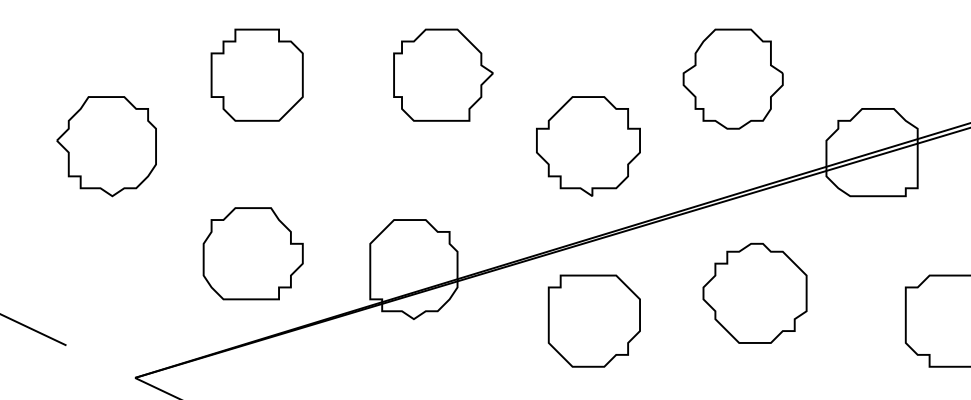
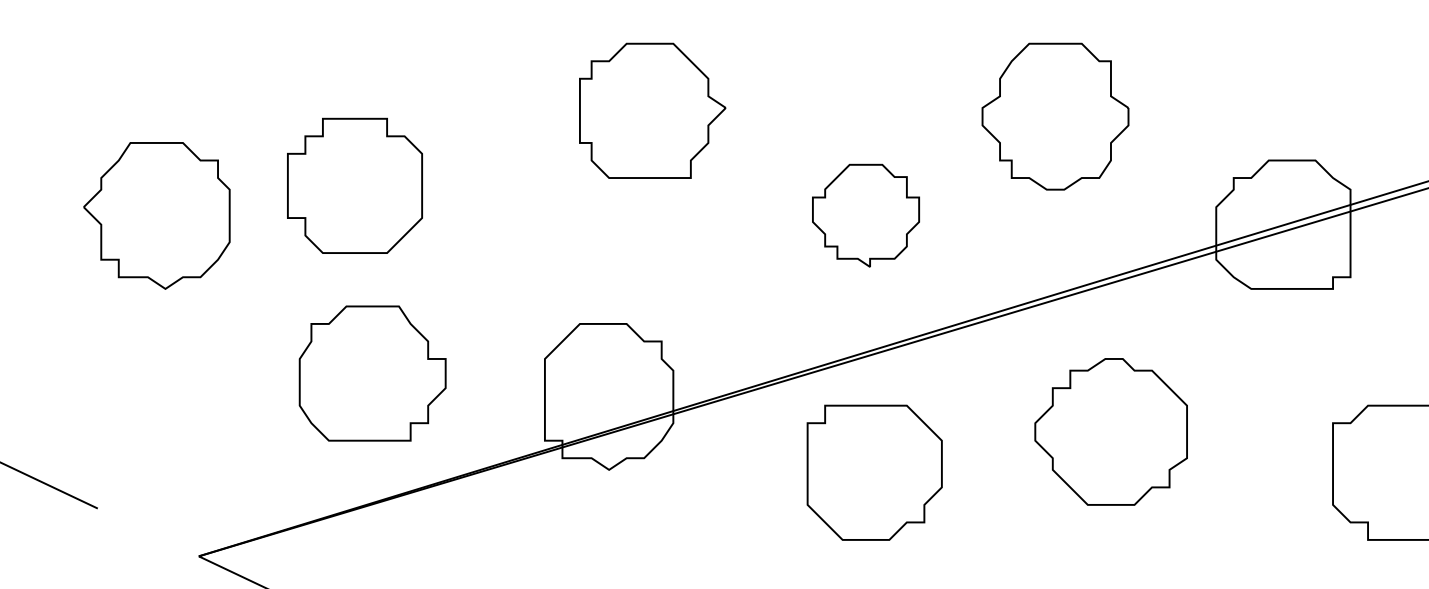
part: (256, 74) -> (353, 184), moved
part: (732, 78) -> (1054, 115), moved
part: (588, 146) -> (866, 215), size x0.7

